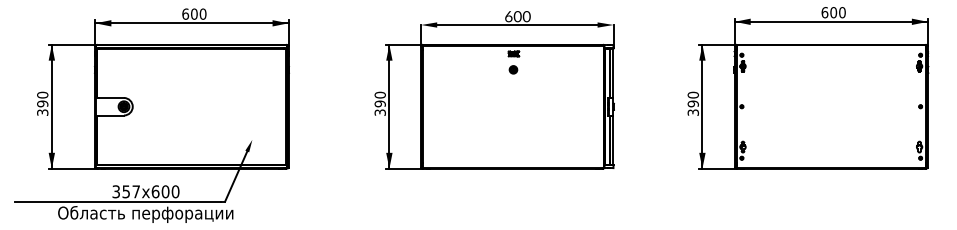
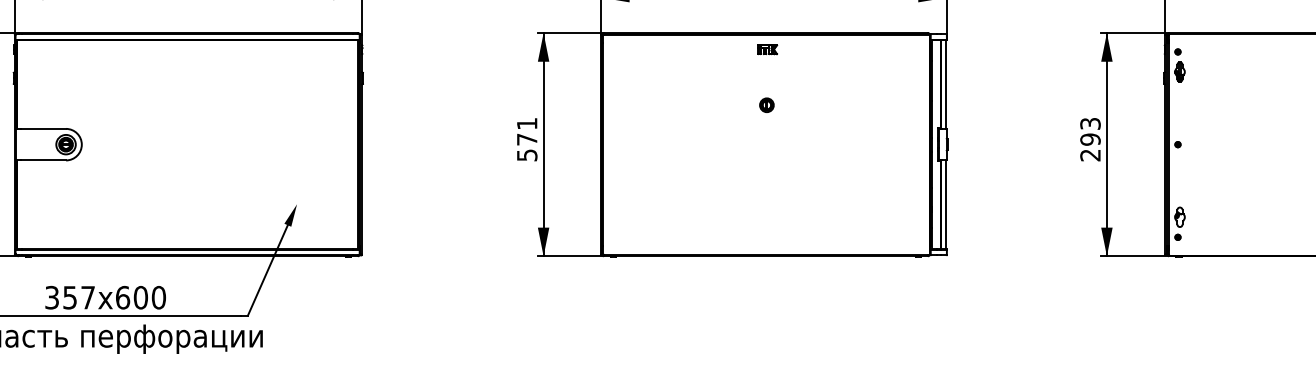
part: (513, 69) -> (766, 104), moved
text: (379, 103) -> (525, 138), 390 -> 571
text: (693, 103) -> (1090, 138), 390 -> 293

